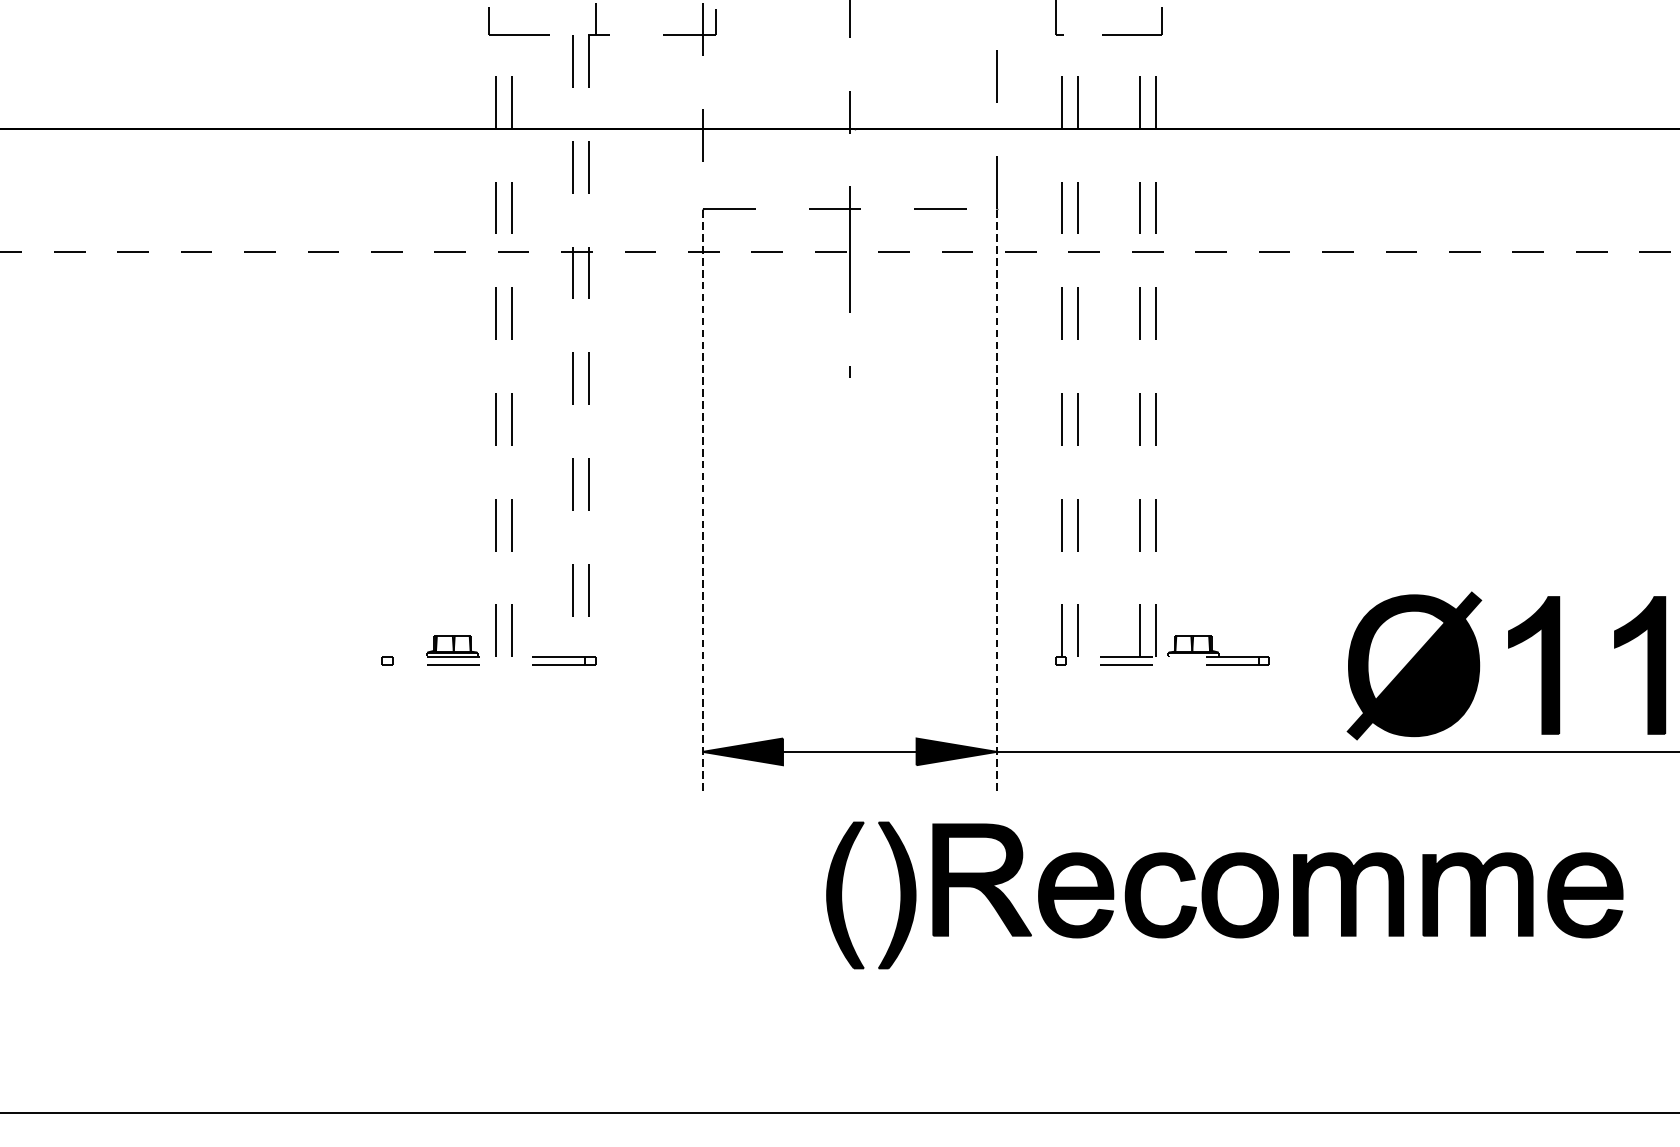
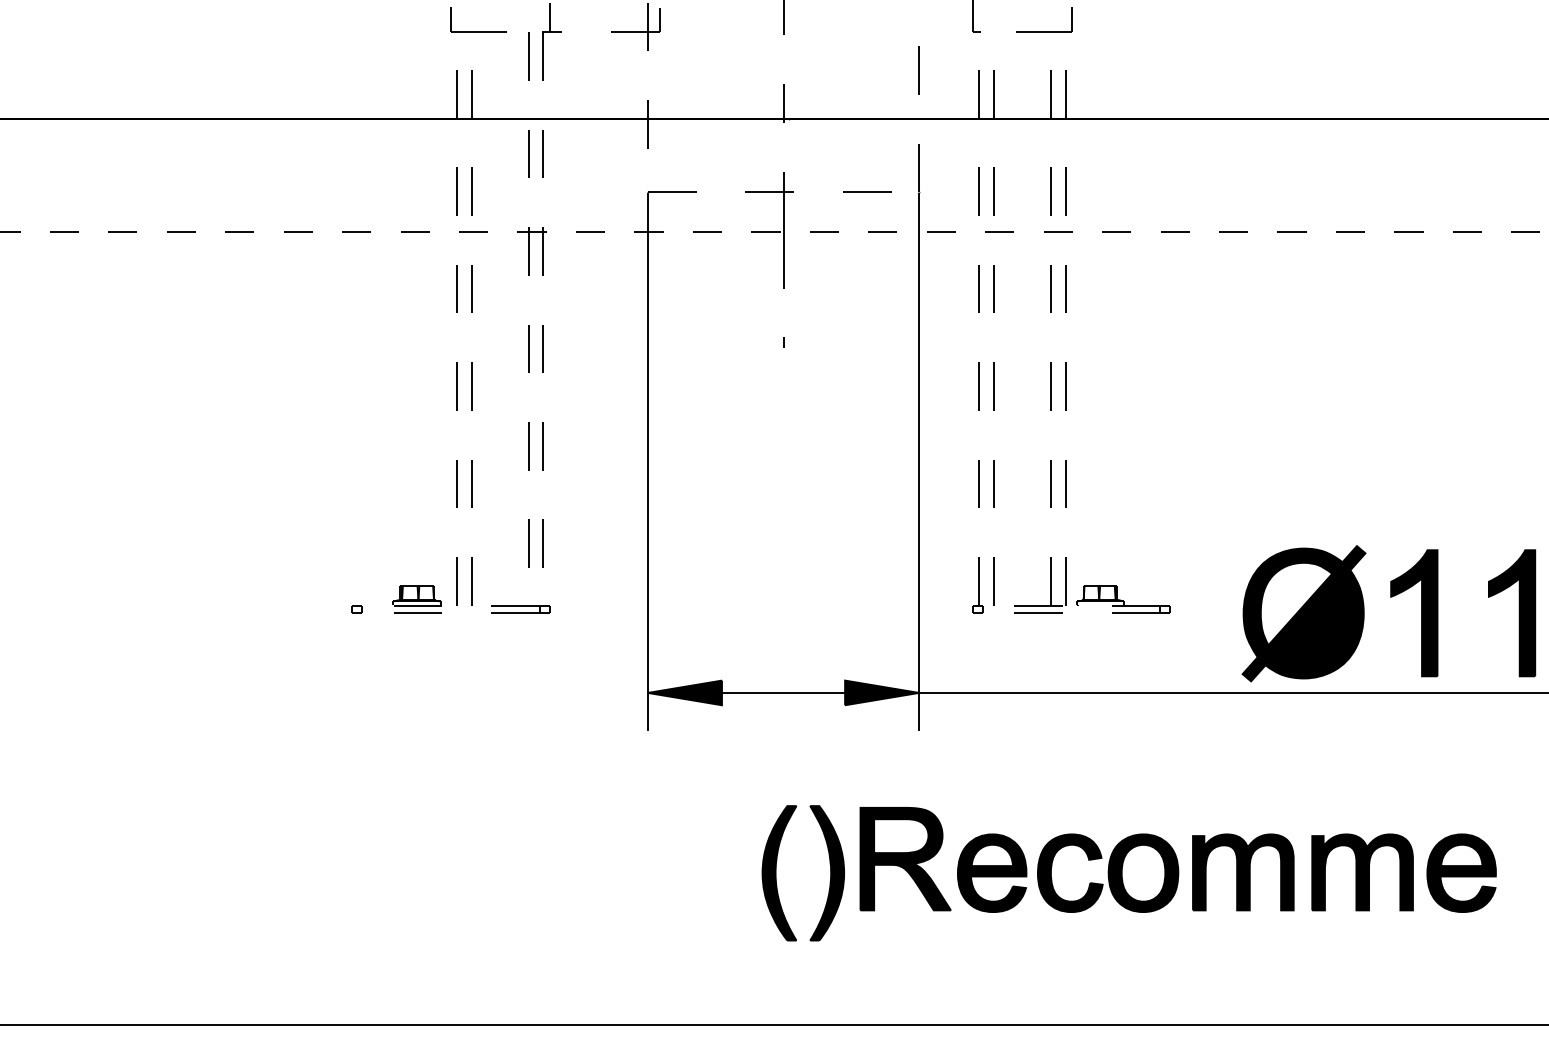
line: (703, 501) -> (648, 462), dashed -> solid
line: (997, 501) -> (919, 462), dashed -> solid
part: (1224, 895) -> (1128, 873), moved

